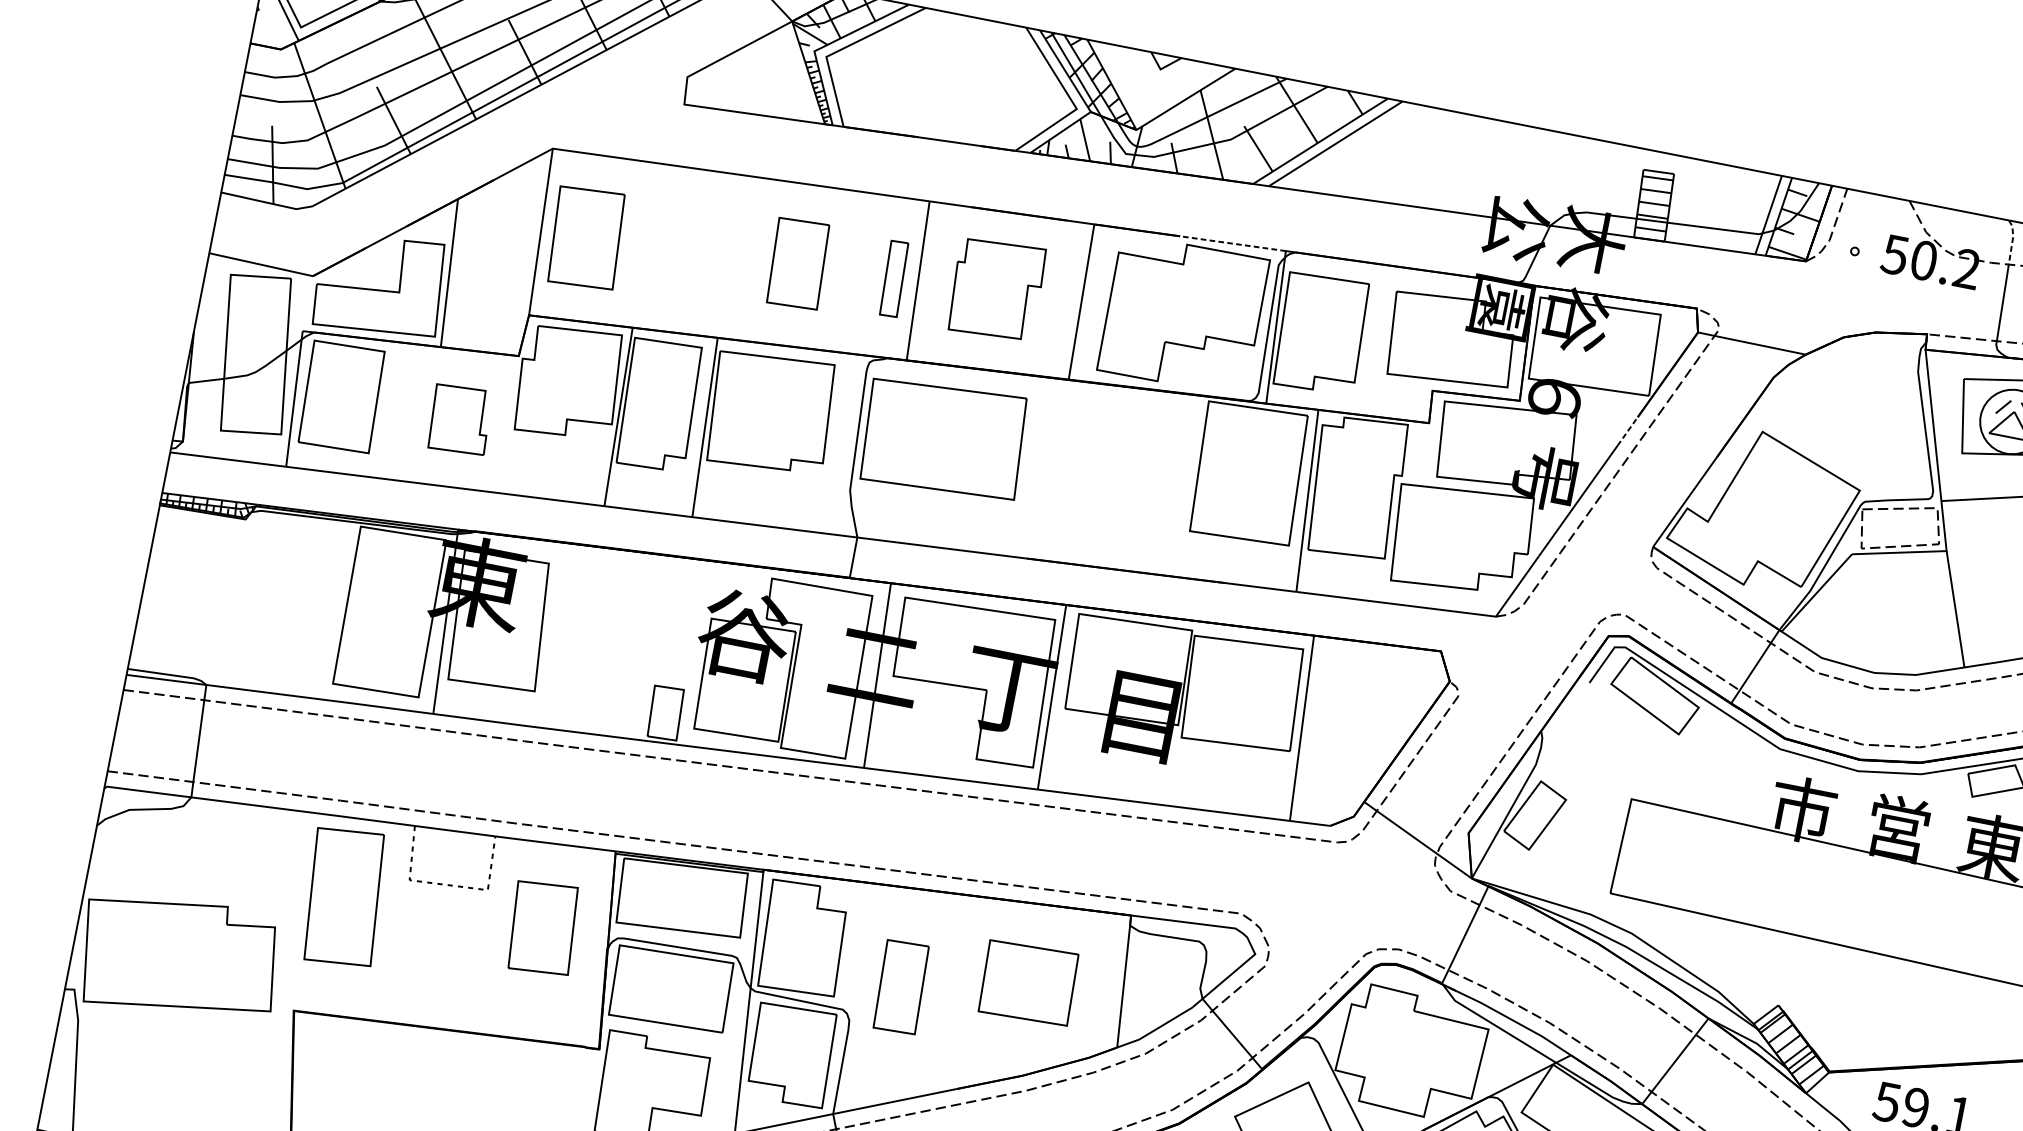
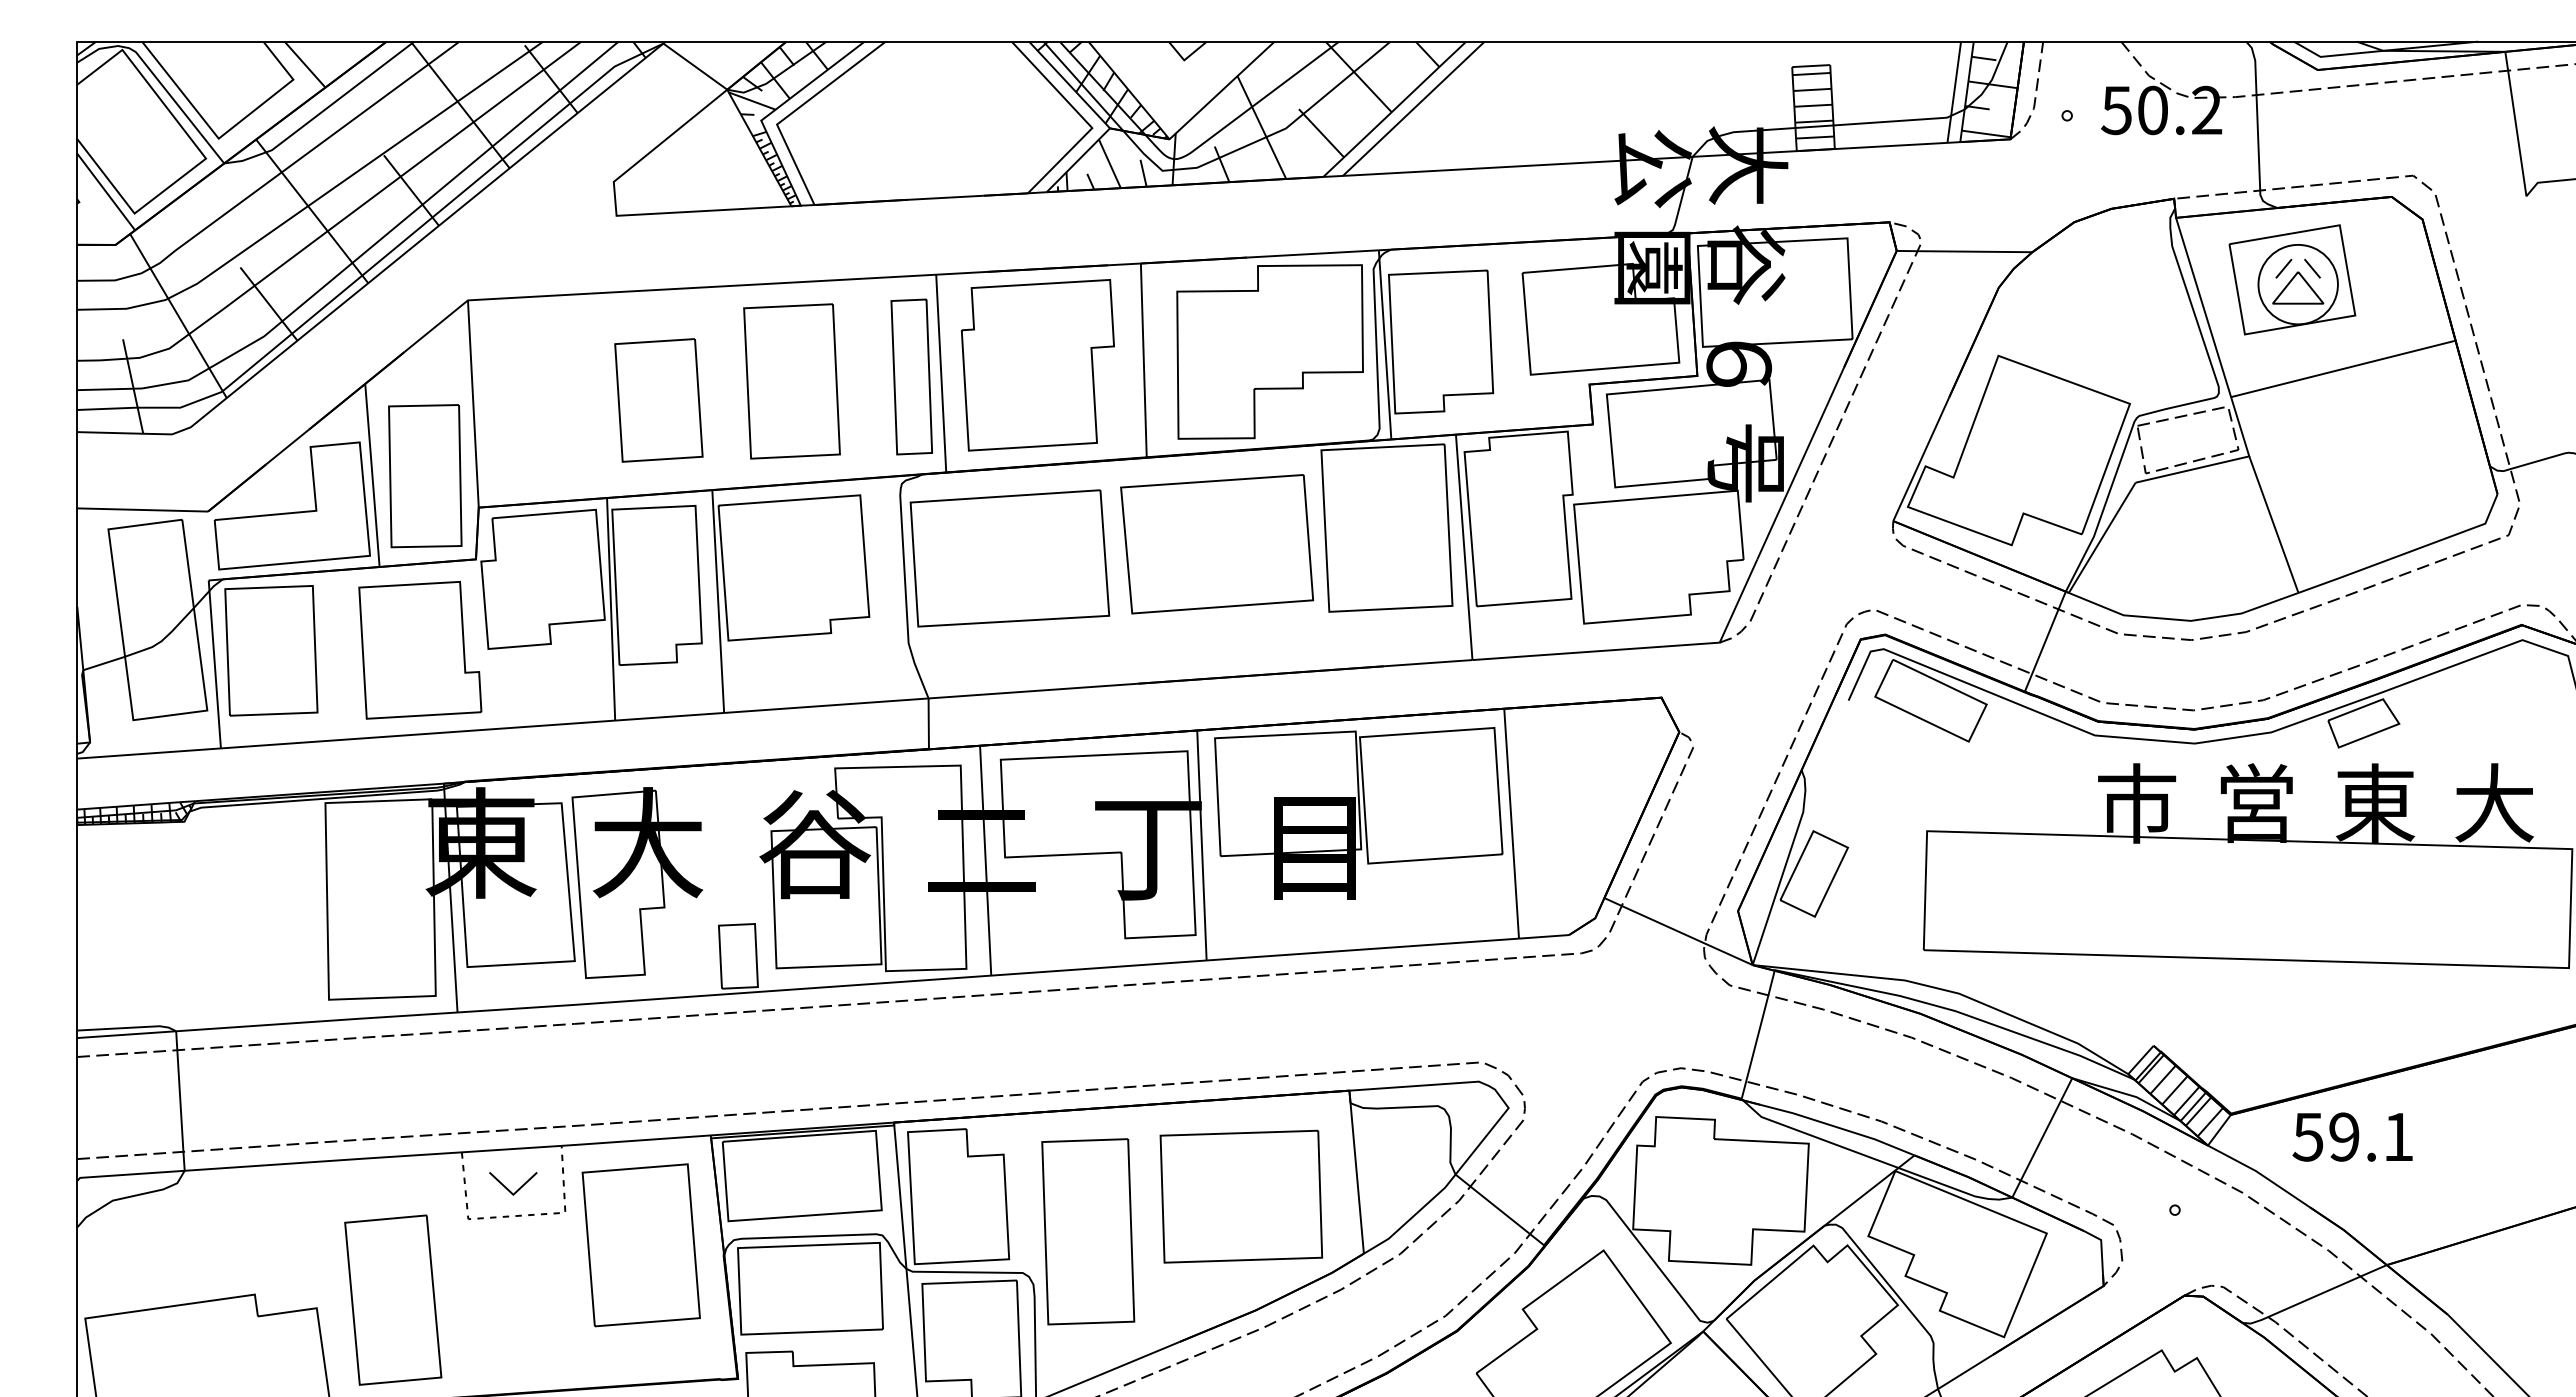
part: (586, 237) -> (658, 400), moved
line: (2012, 240) -> (2255, 65), dashed -> solid
line: (1233, 243) -> (1313, 253), dashed -> solid
part: (797, 263) -> (791, 381), size x1.43
part: (894, 278) -> (911, 376), size x1.67
part: (491, 282) -> (425, 476), added
part: (996, 289) -> (1037, 365), size x1.43
part: (460, 419) -> (420, 650), size x1.67
line: (1627, 431) -> (1835, 387), dashed -> solid
part: (1111, 460) -> (1217, 544), added
part: (596, 639) -> (637, 883), added
part: (446, 862) -> (508, 1188), added
part: (344, 896) -> (393, 1299), moved
part: (542, 928) -> (640, 1245), size x1.43
part: (1028, 982) -> (1241, 1196), size x1.43
part: (901, 986) -> (1088, 1231), size x1.67

